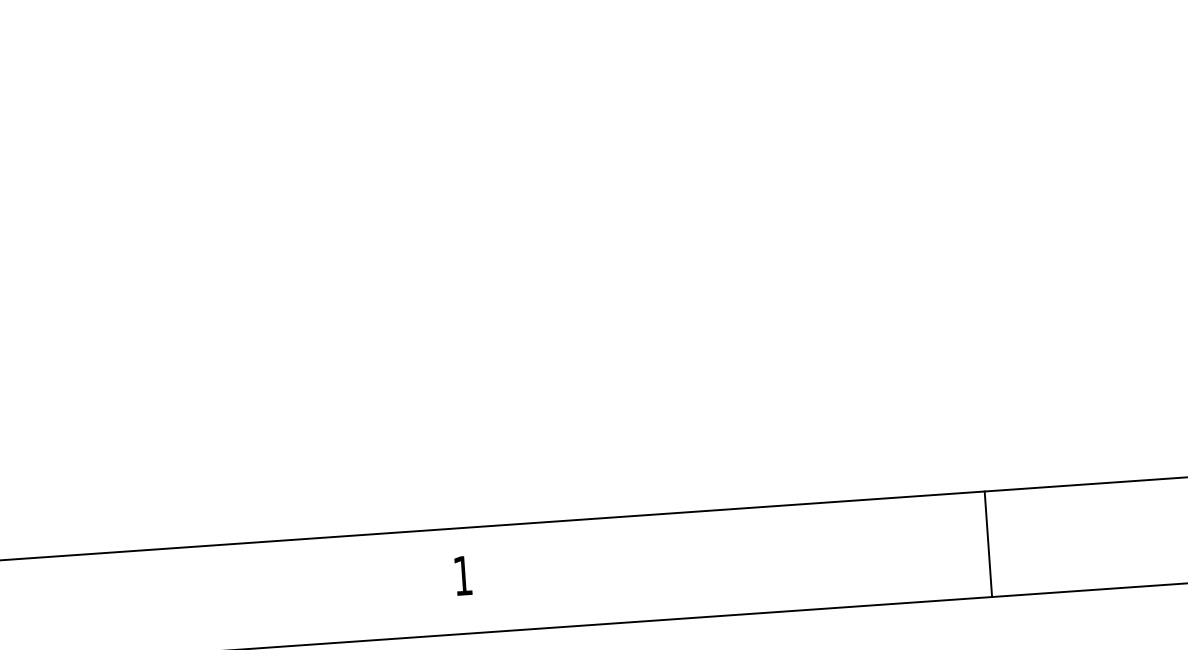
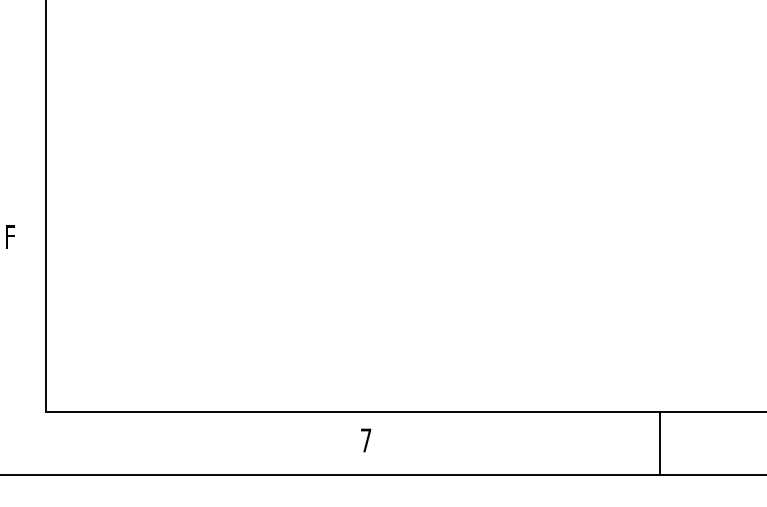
line: (987, 544) -> (659, 443), moved
text: (463, 575) -> (366, 440), 1 -> 7

